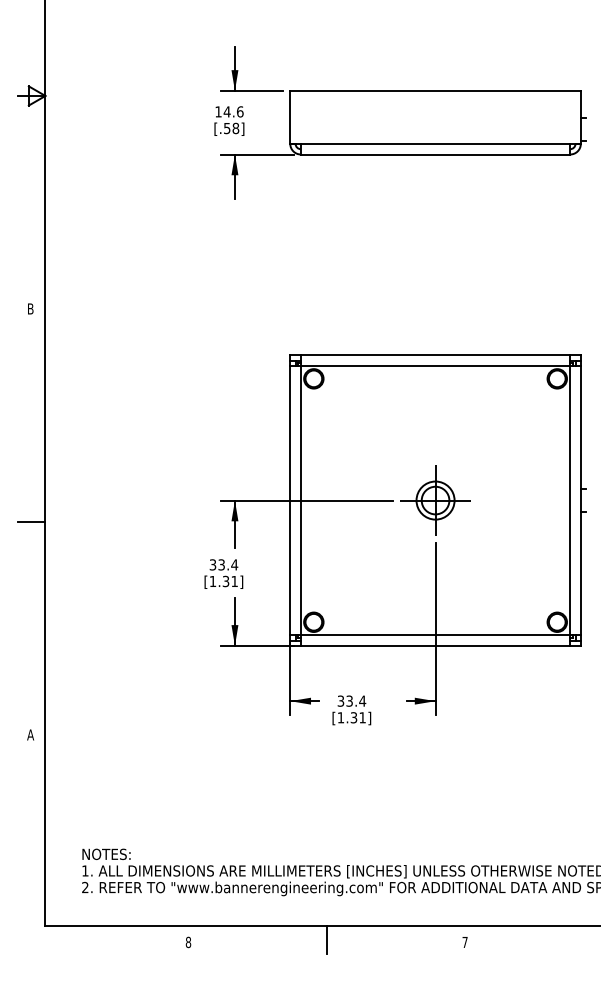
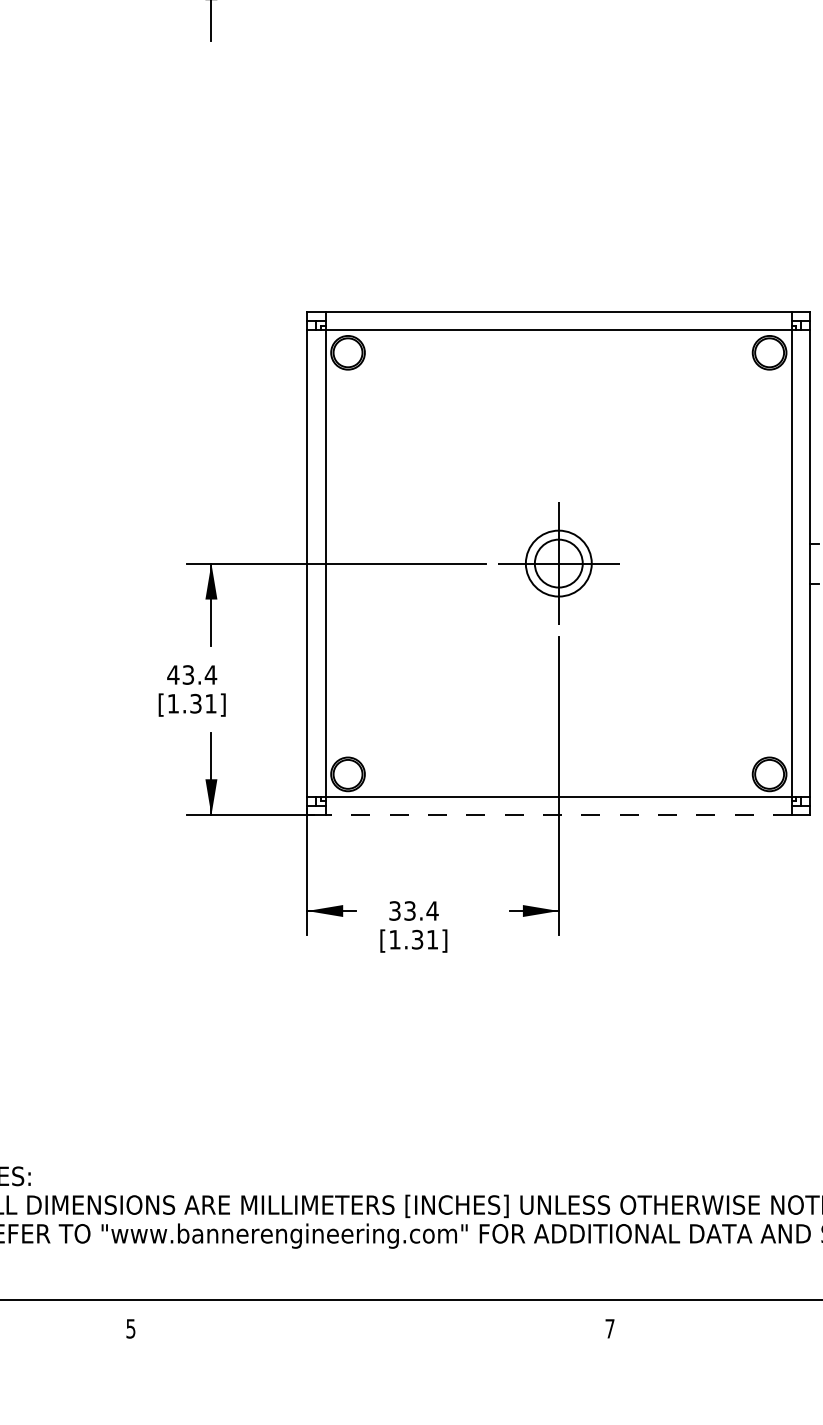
text: (212, 564) -> (172, 674), 33.4 -> 43.4
line: (435, 645) -> (558, 814), solid -> dashed
line: (326, 939) -> (369, 1323), removed
text: (188, 942) -> (130, 1328), 8 -> 5

